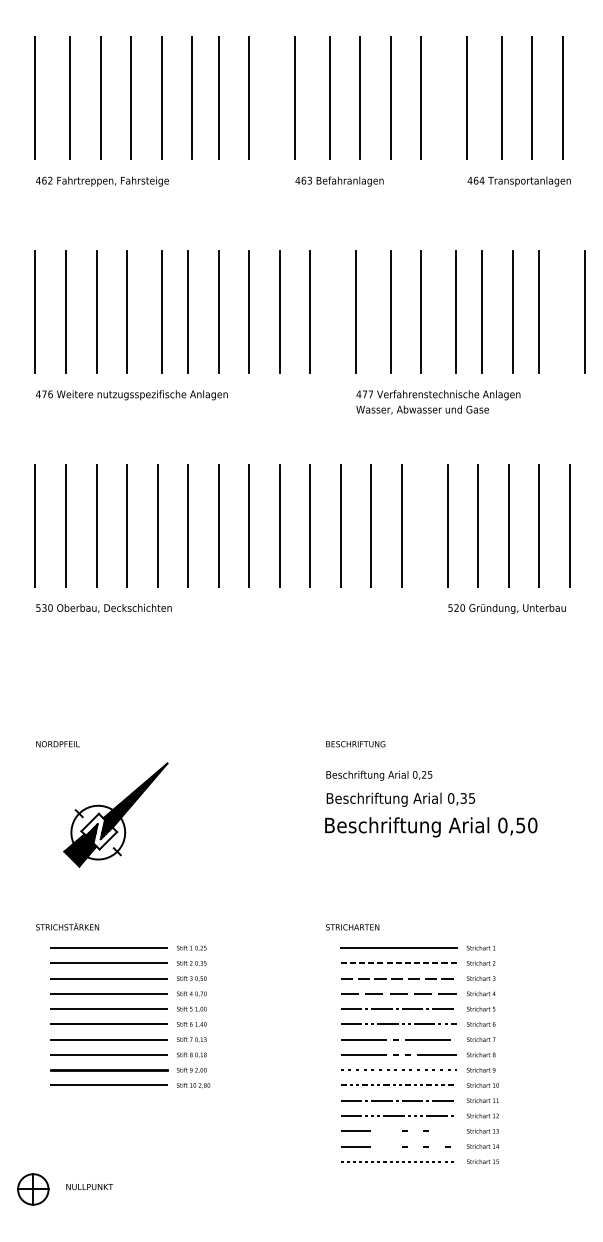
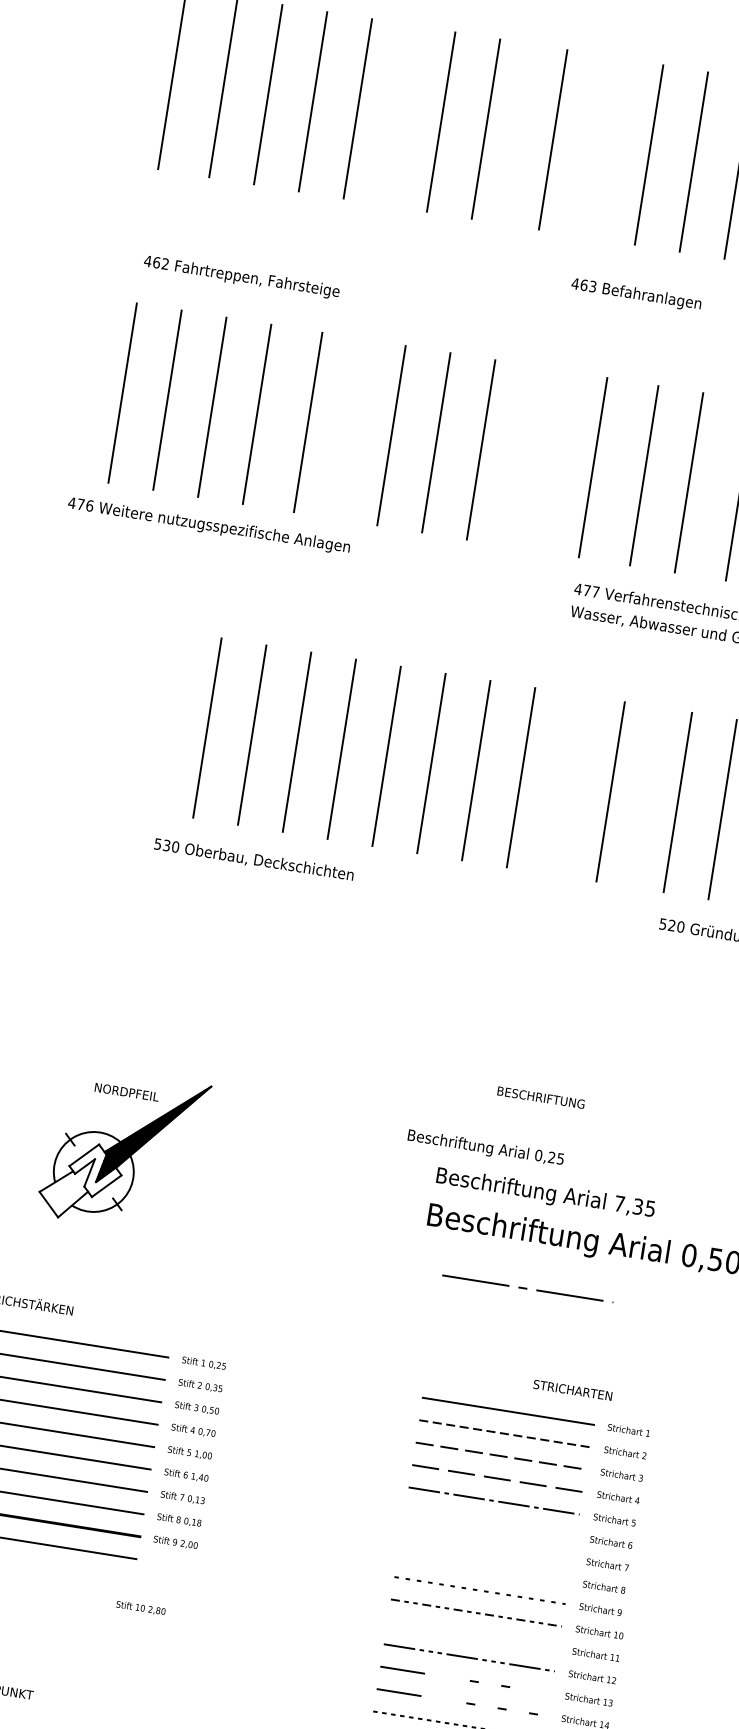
line: (192, 98) -> (402, 116), removed
line: (329, 98) -> (603, 148), removed
text: (102, 181) -> (241, 277), moved
text: (339, 181) -> (636, 294), moved
line: (188, 311) -> (347, 427), removed
line: (310, 311) -> (526, 456), removed
text: (131, 395) -> (208, 526), moved
line: (34, 525) -> (71, 706), removed
line: (65, 525) -> (117, 713), removed
line: (96, 525) -> (162, 720), removed
line: (371, 525) -> (566, 784), removed
text: (103, 608) -> (253, 859), moved
text: (57, 744) -> (126, 1092), moved
text: (355, 744) -> (540, 1098), moved
text: (379, 775) -> (486, 1148), moved
text: (450, 798) -> (618, 1203), 0,35 -> 7,35
hatch: (80, 845) -> (64, 1186), removed
text: (352, 927) -> (572, 1390), moved
line: (398, 1024) -> (489, 1523), removed
line: (395, 1039) -> (522, 1287), moved
line: (398, 1054) -> (482, 1567), removed
text: (193, 1085) -> (140, 1608), moved
line: (398, 1100) -> (472, 1634), removed

